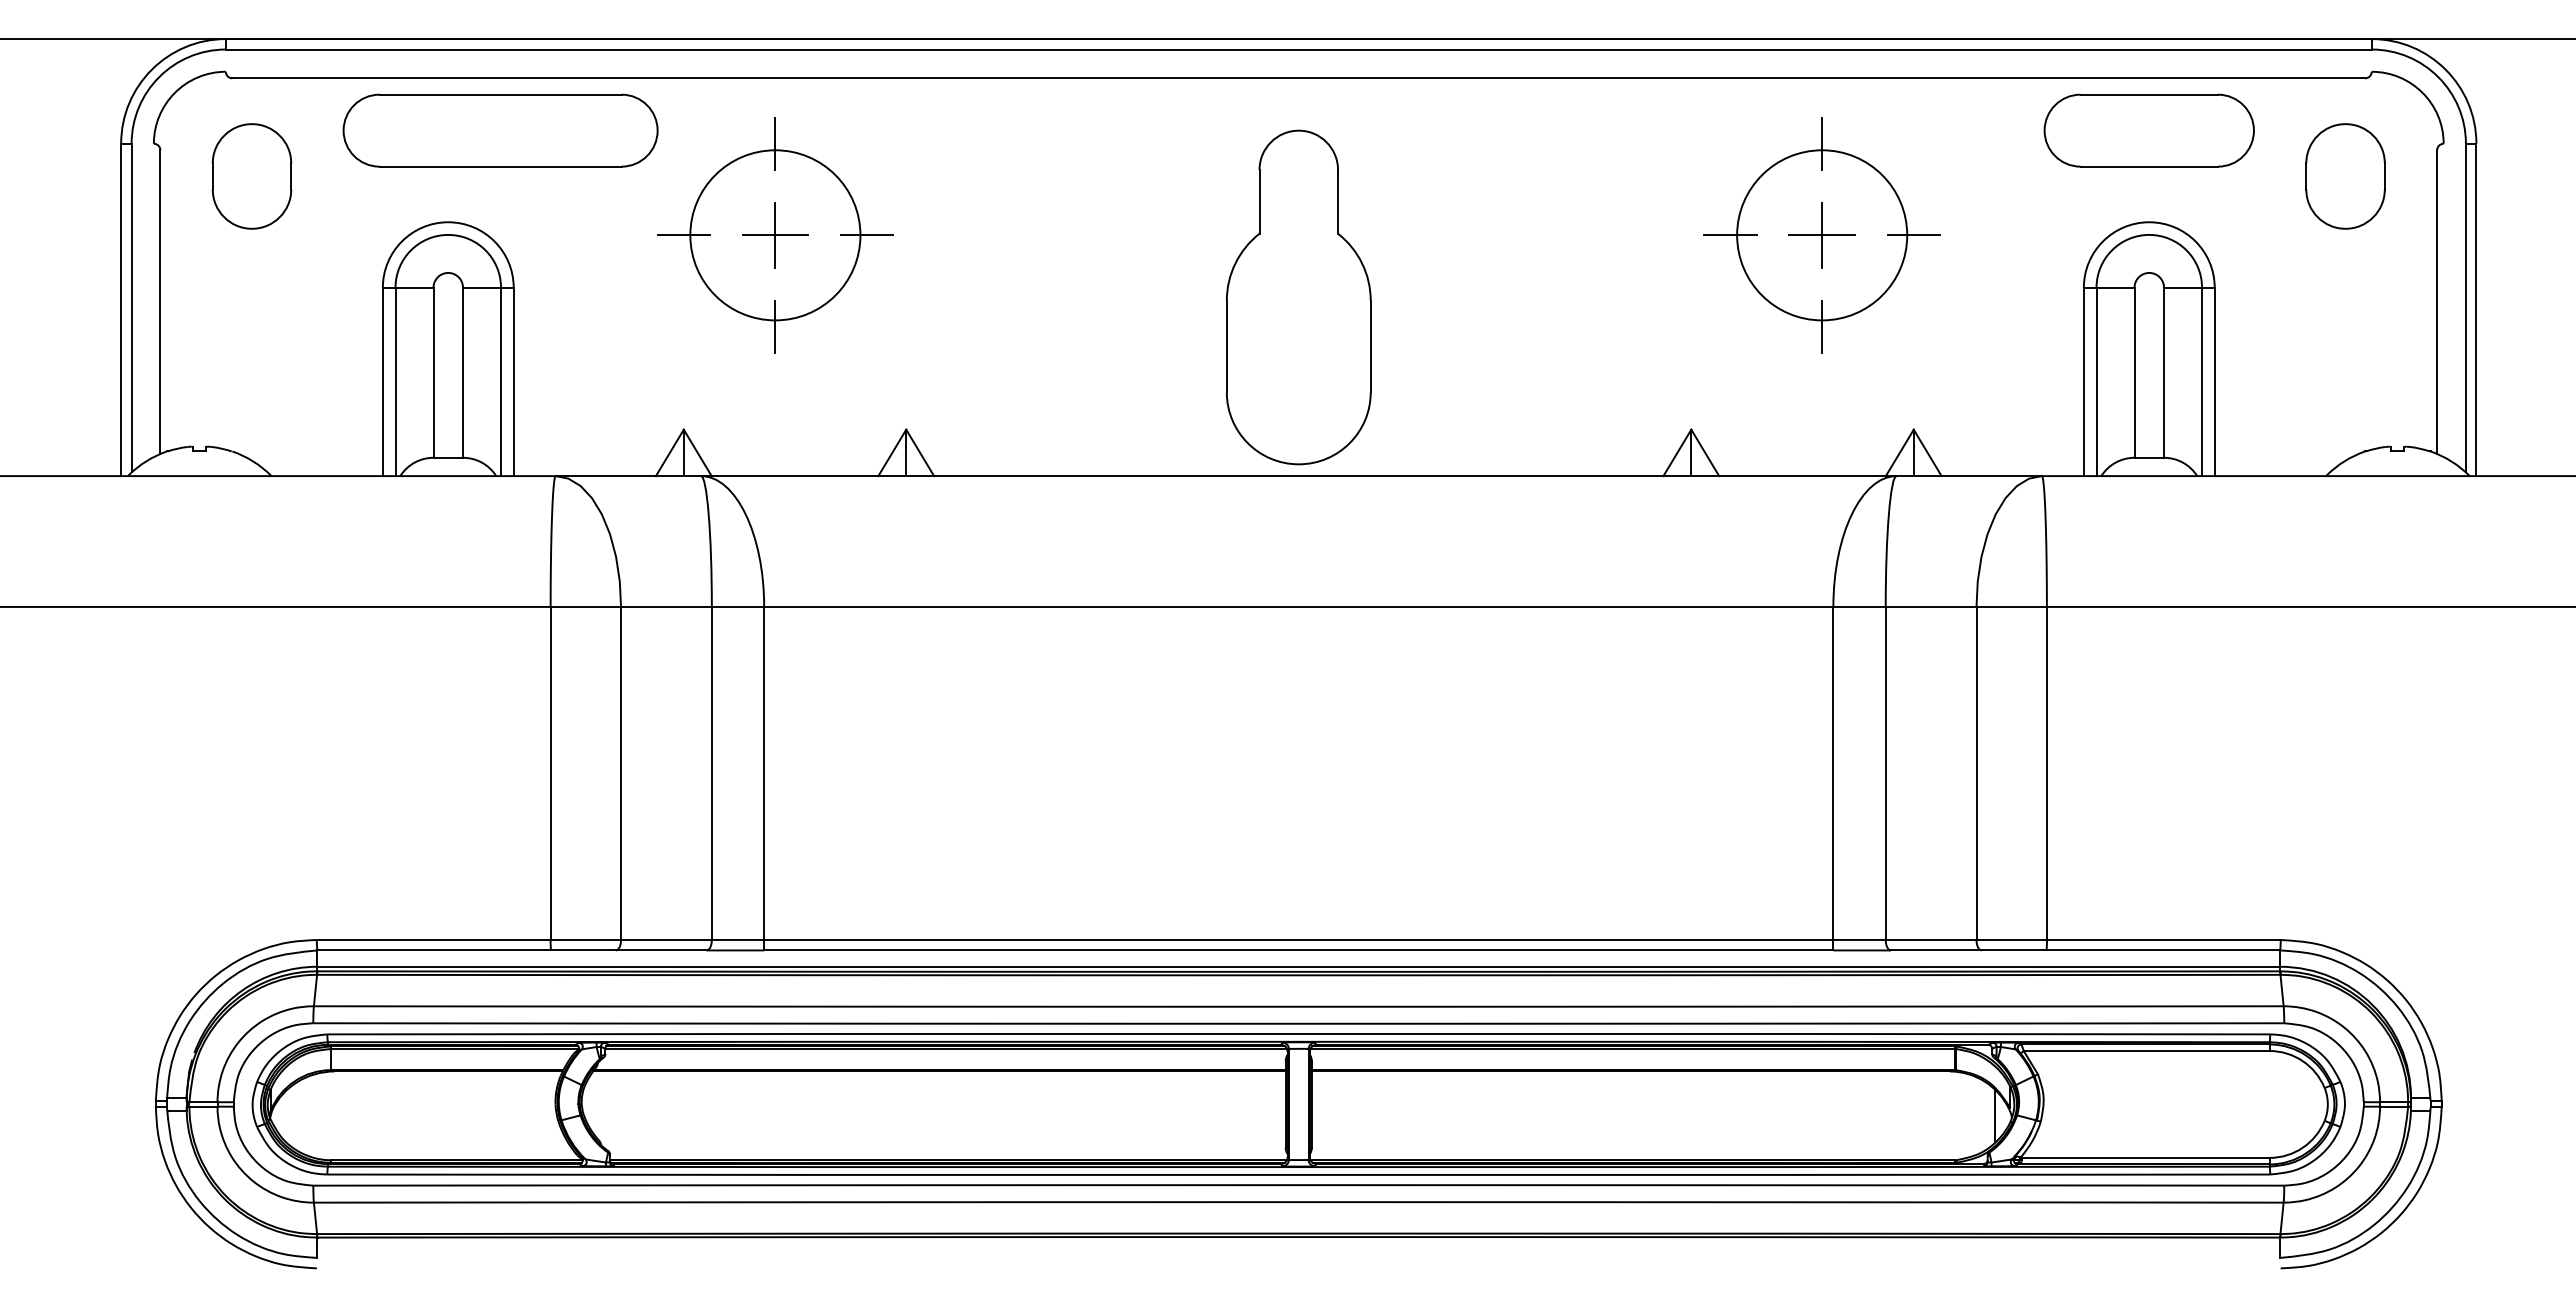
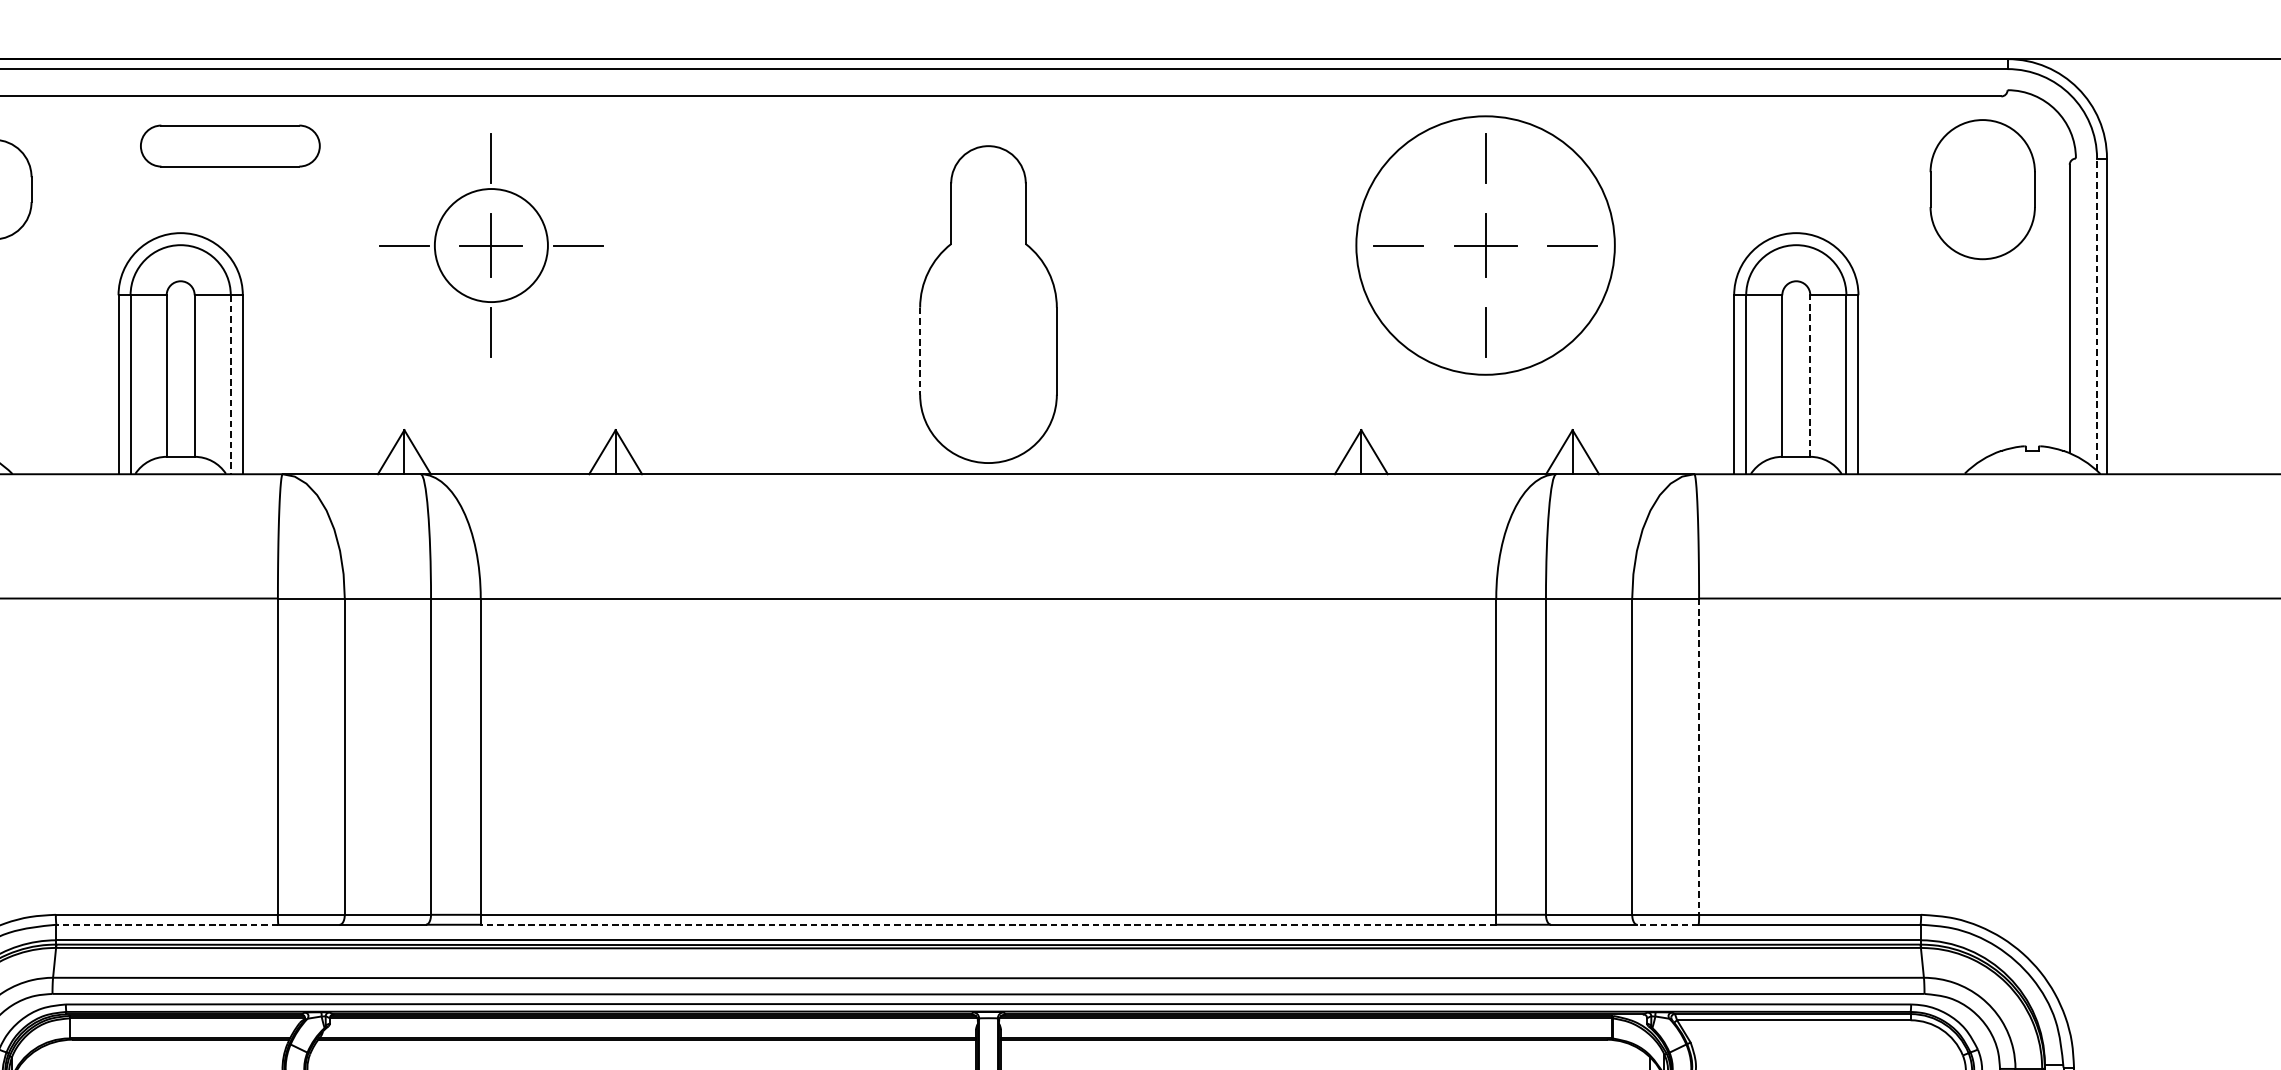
part: (500, 130) -> (230, 145), size x0.6
part: (2148, 130) -> (1795, 145), removed
part: (2345, 176) -> (1982, 189), size x1.4
circle: (775, 235) -> (491, 245), size x0.7
circle: (1822, 235) -> (1485, 245), size x1.6
line: (2465, 307) -> (2096, 314), solid -> dashed
line: (1226, 346) -> (919, 351), solid -> dashed
line: (2164, 372) -> (1810, 375), solid -> dashed
line: (501, 382) -> (231, 385), solid -> dashed
line: (2046, 773) -> (1698, 756), solid -> dashed
line: (434, 950) -> (167, 924), solid -> dashed
line: (1298, 950) -> (988, 924), solid -> dashed
line: (2013, 950) -> (1667, 924), solid -> dashed

